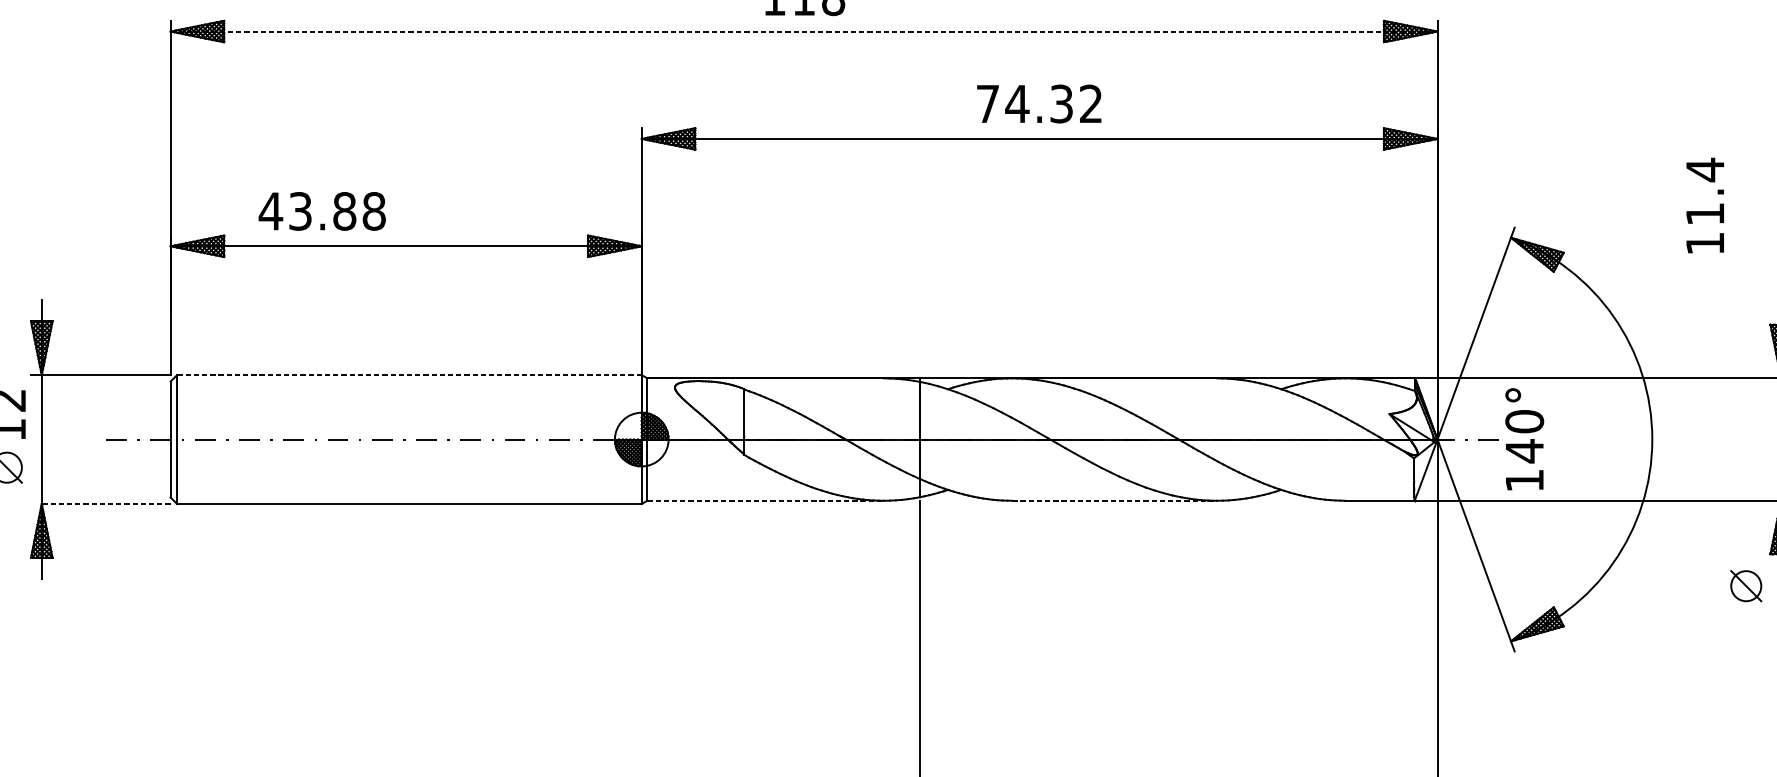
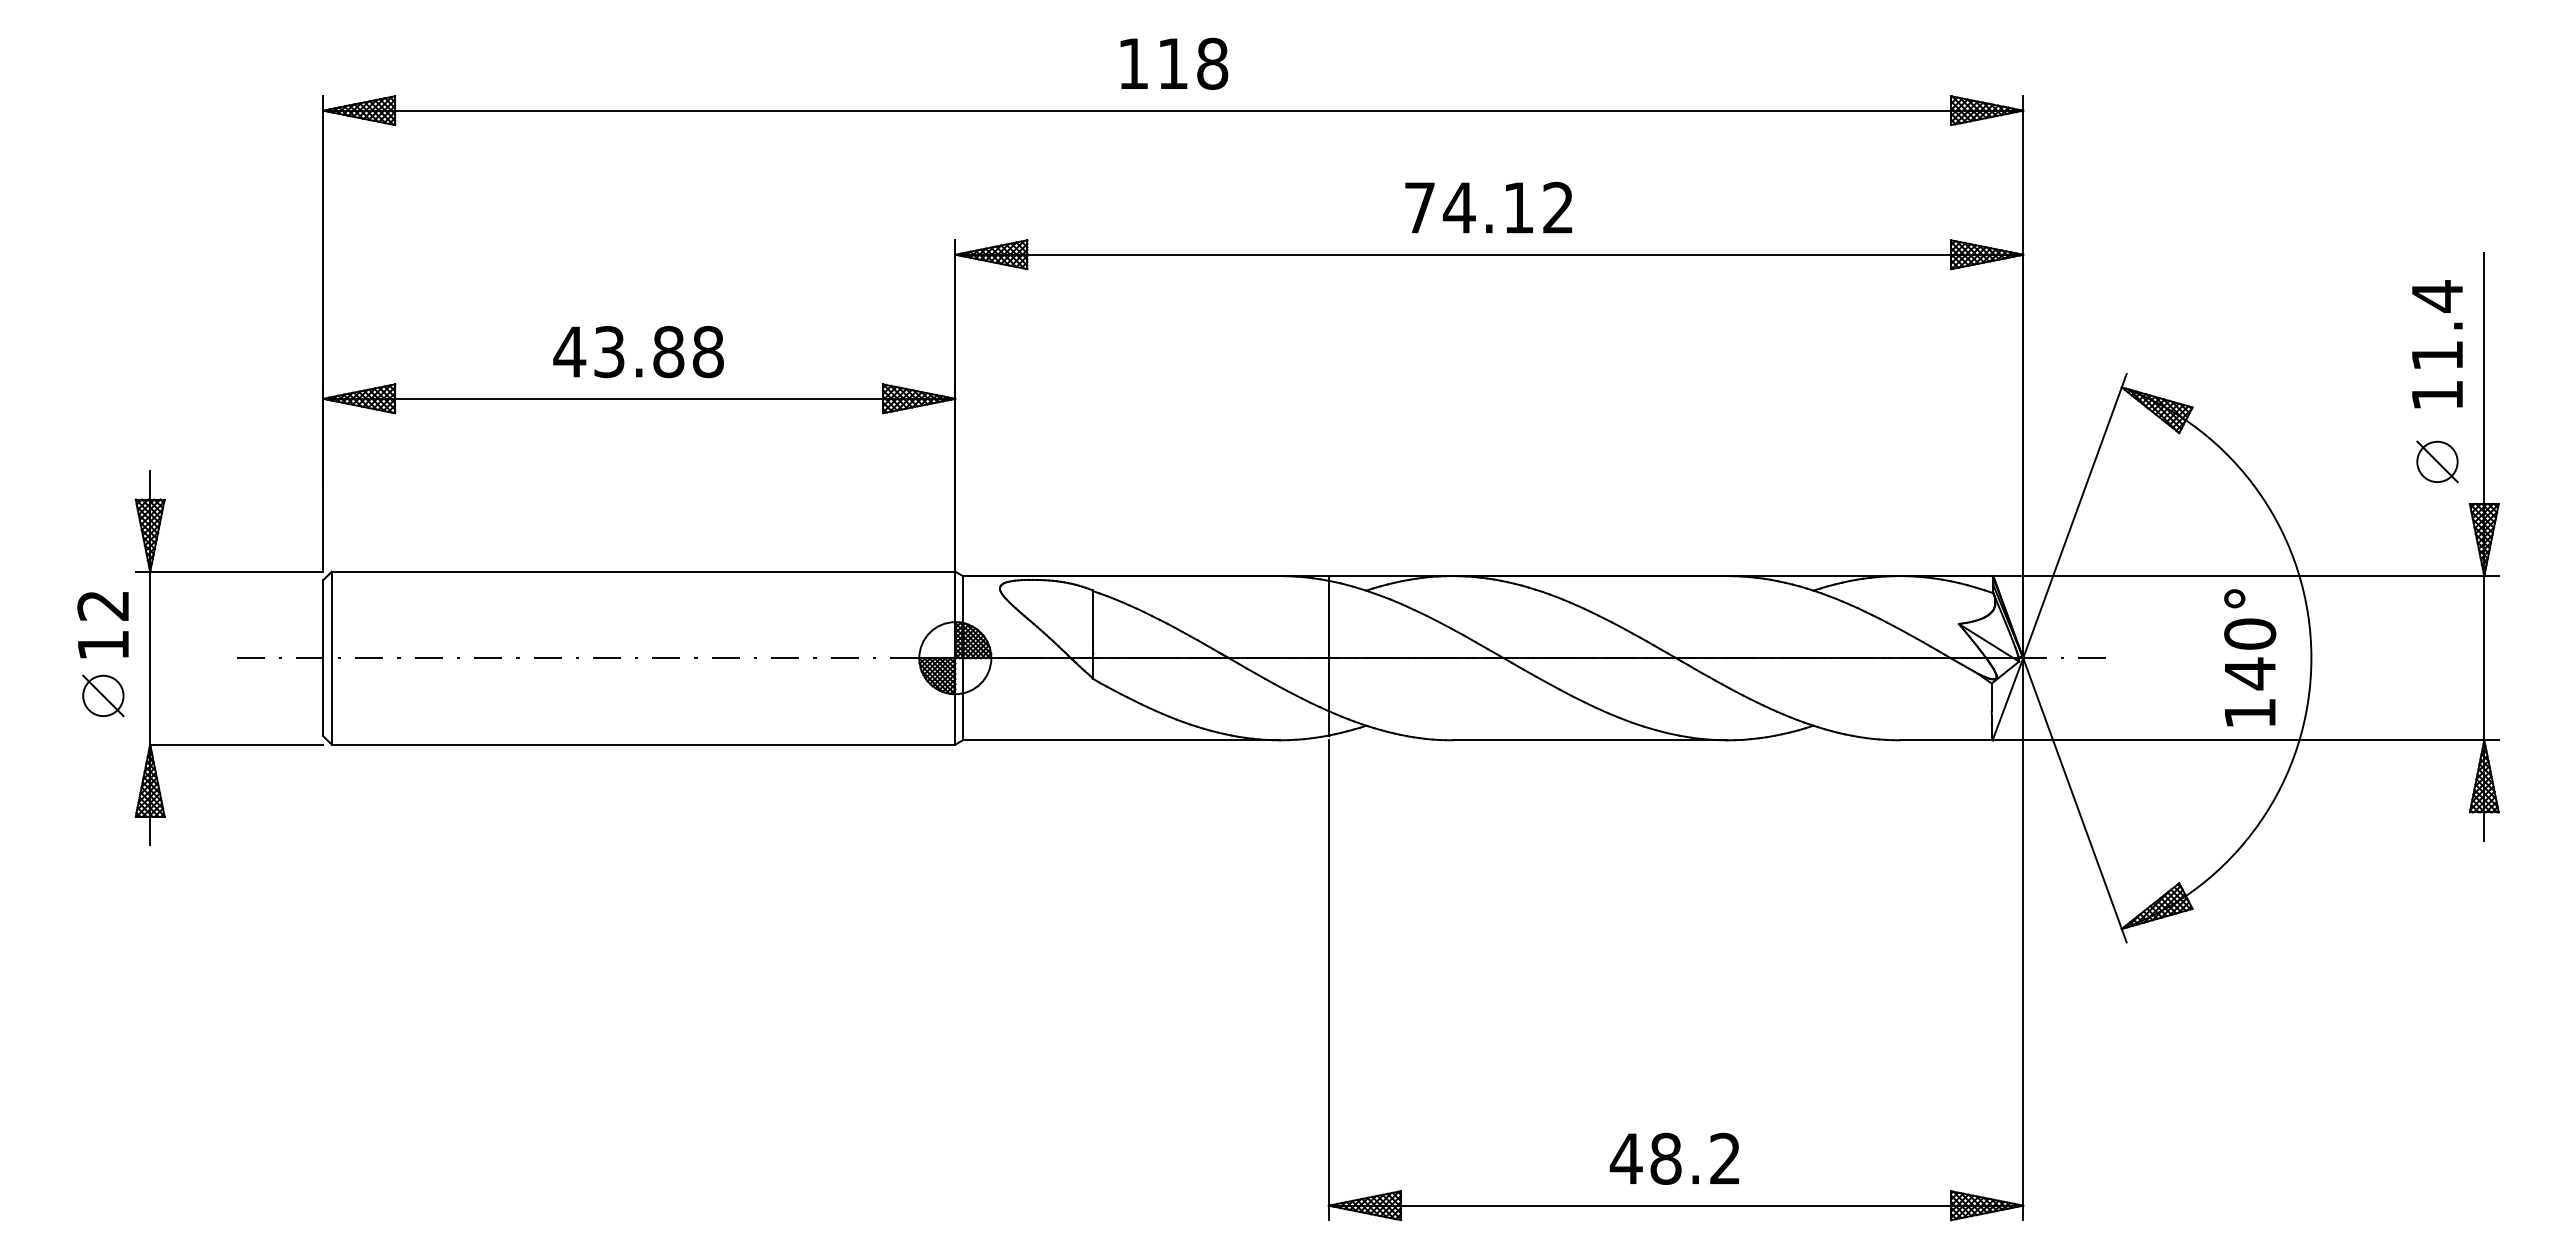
line: (804, 31) -> (1173, 110), dashed -> solid
text: (1061, 103) -> (1518, 207), 74.32 -> 74.12
text: (1705, 205) -> (2437, 344), moved
text: (322, 211) -> (638, 352), moved
line: (409, 374) -> (643, 571), dashed -> solid
text: (1524, 439) -> (2250, 657), moved
line: (765, 500) -> (1121, 740), dashed -> solid
line: (1115, 500) -> (1590, 740), dashed -> solid
line: (106, 503) -> (236, 744), dashed -> solid
part: (1746, 585) -> (2437, 461), moved

